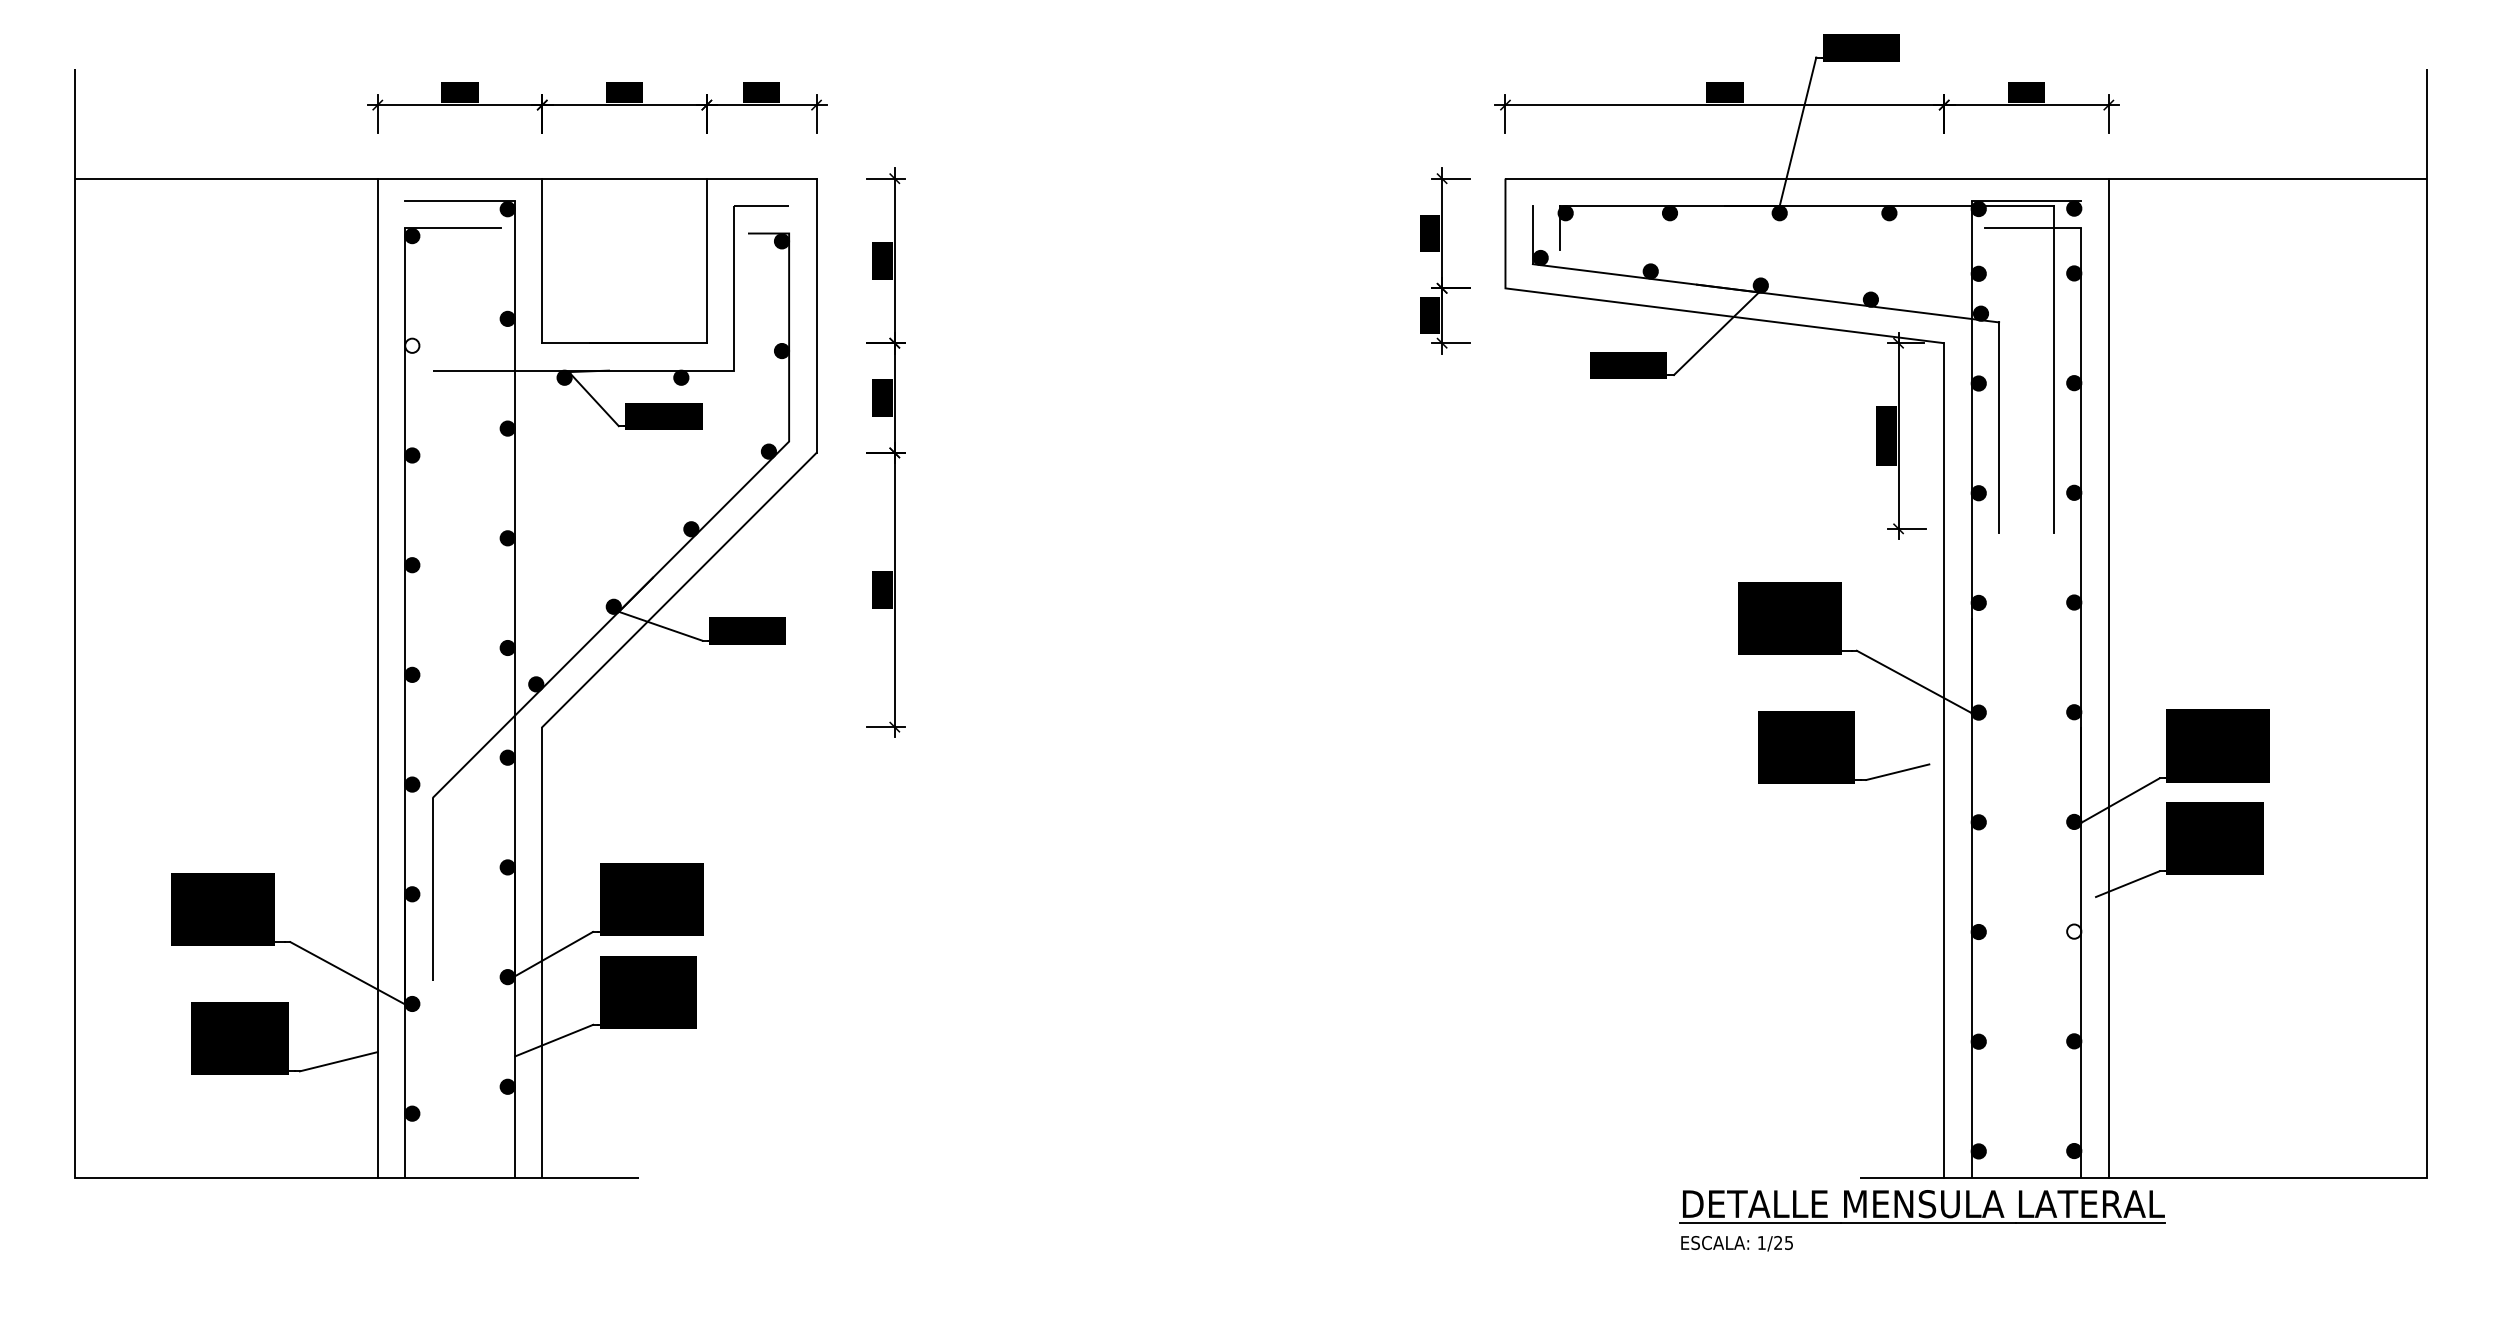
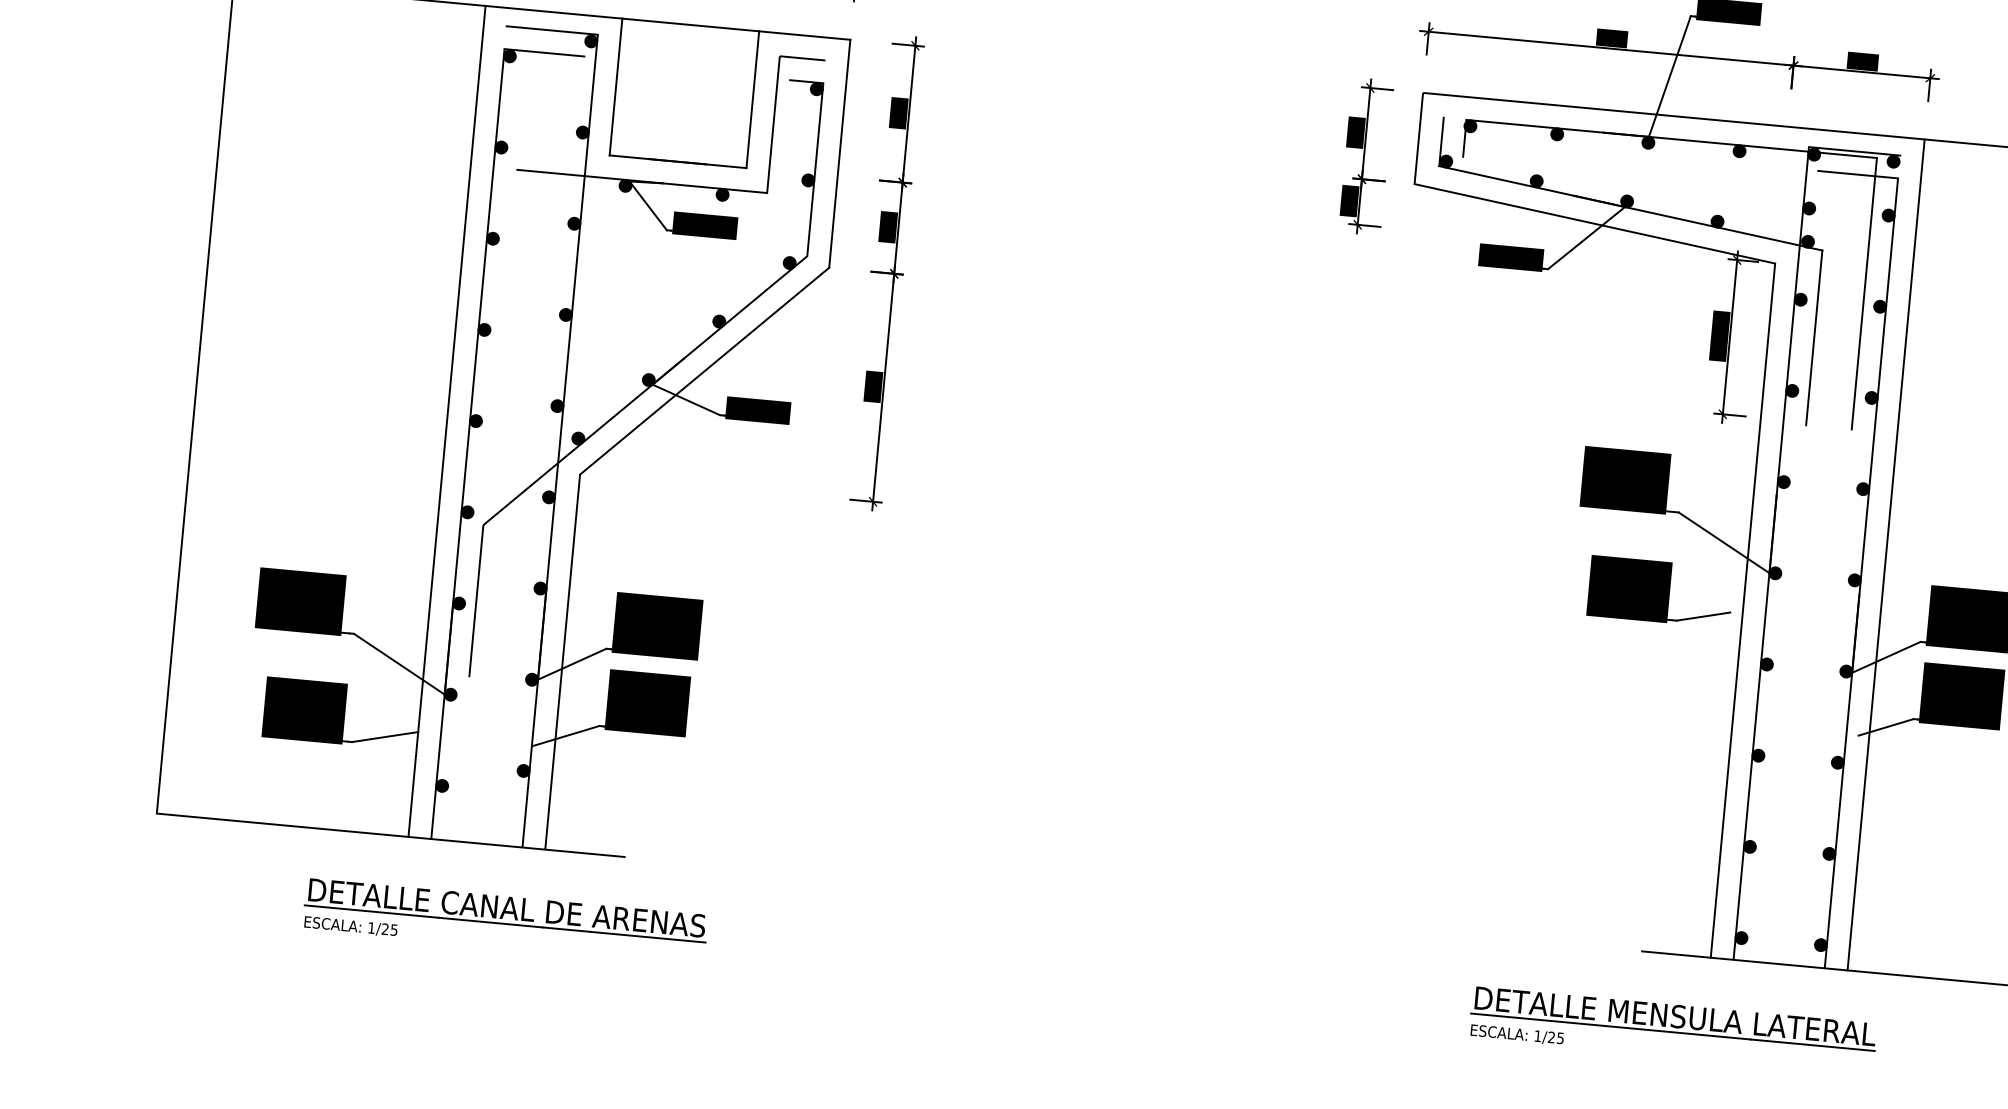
fill: (412, 345) -> (501, 147), added
fill: (2074, 931) -> (1838, 762), added
part: (1922, 1220) -> (1673, 1029), moved
part: (502, 1268) -> (505, 921), added

